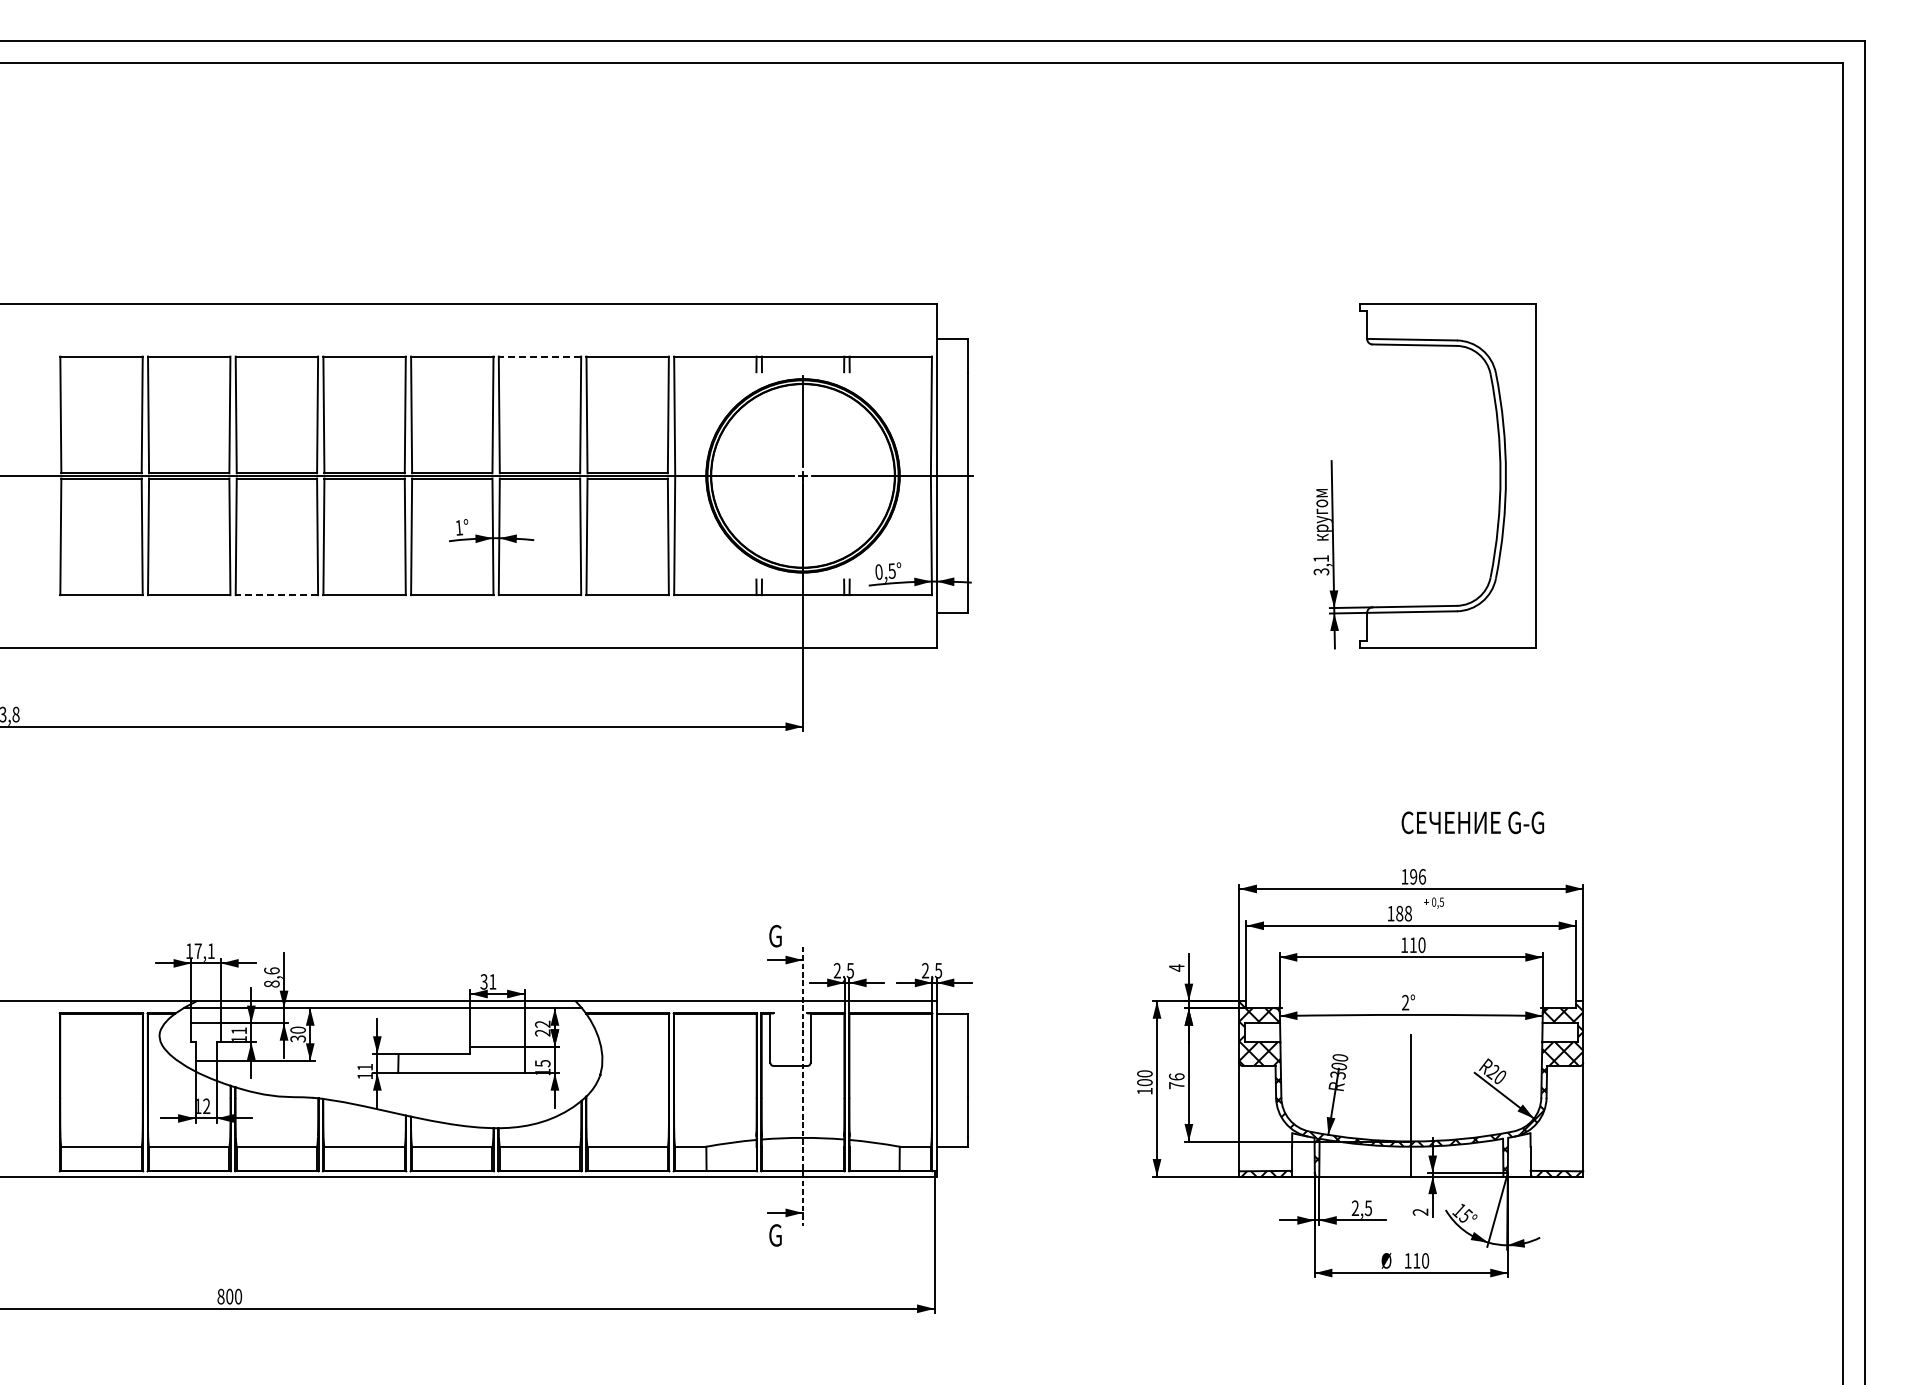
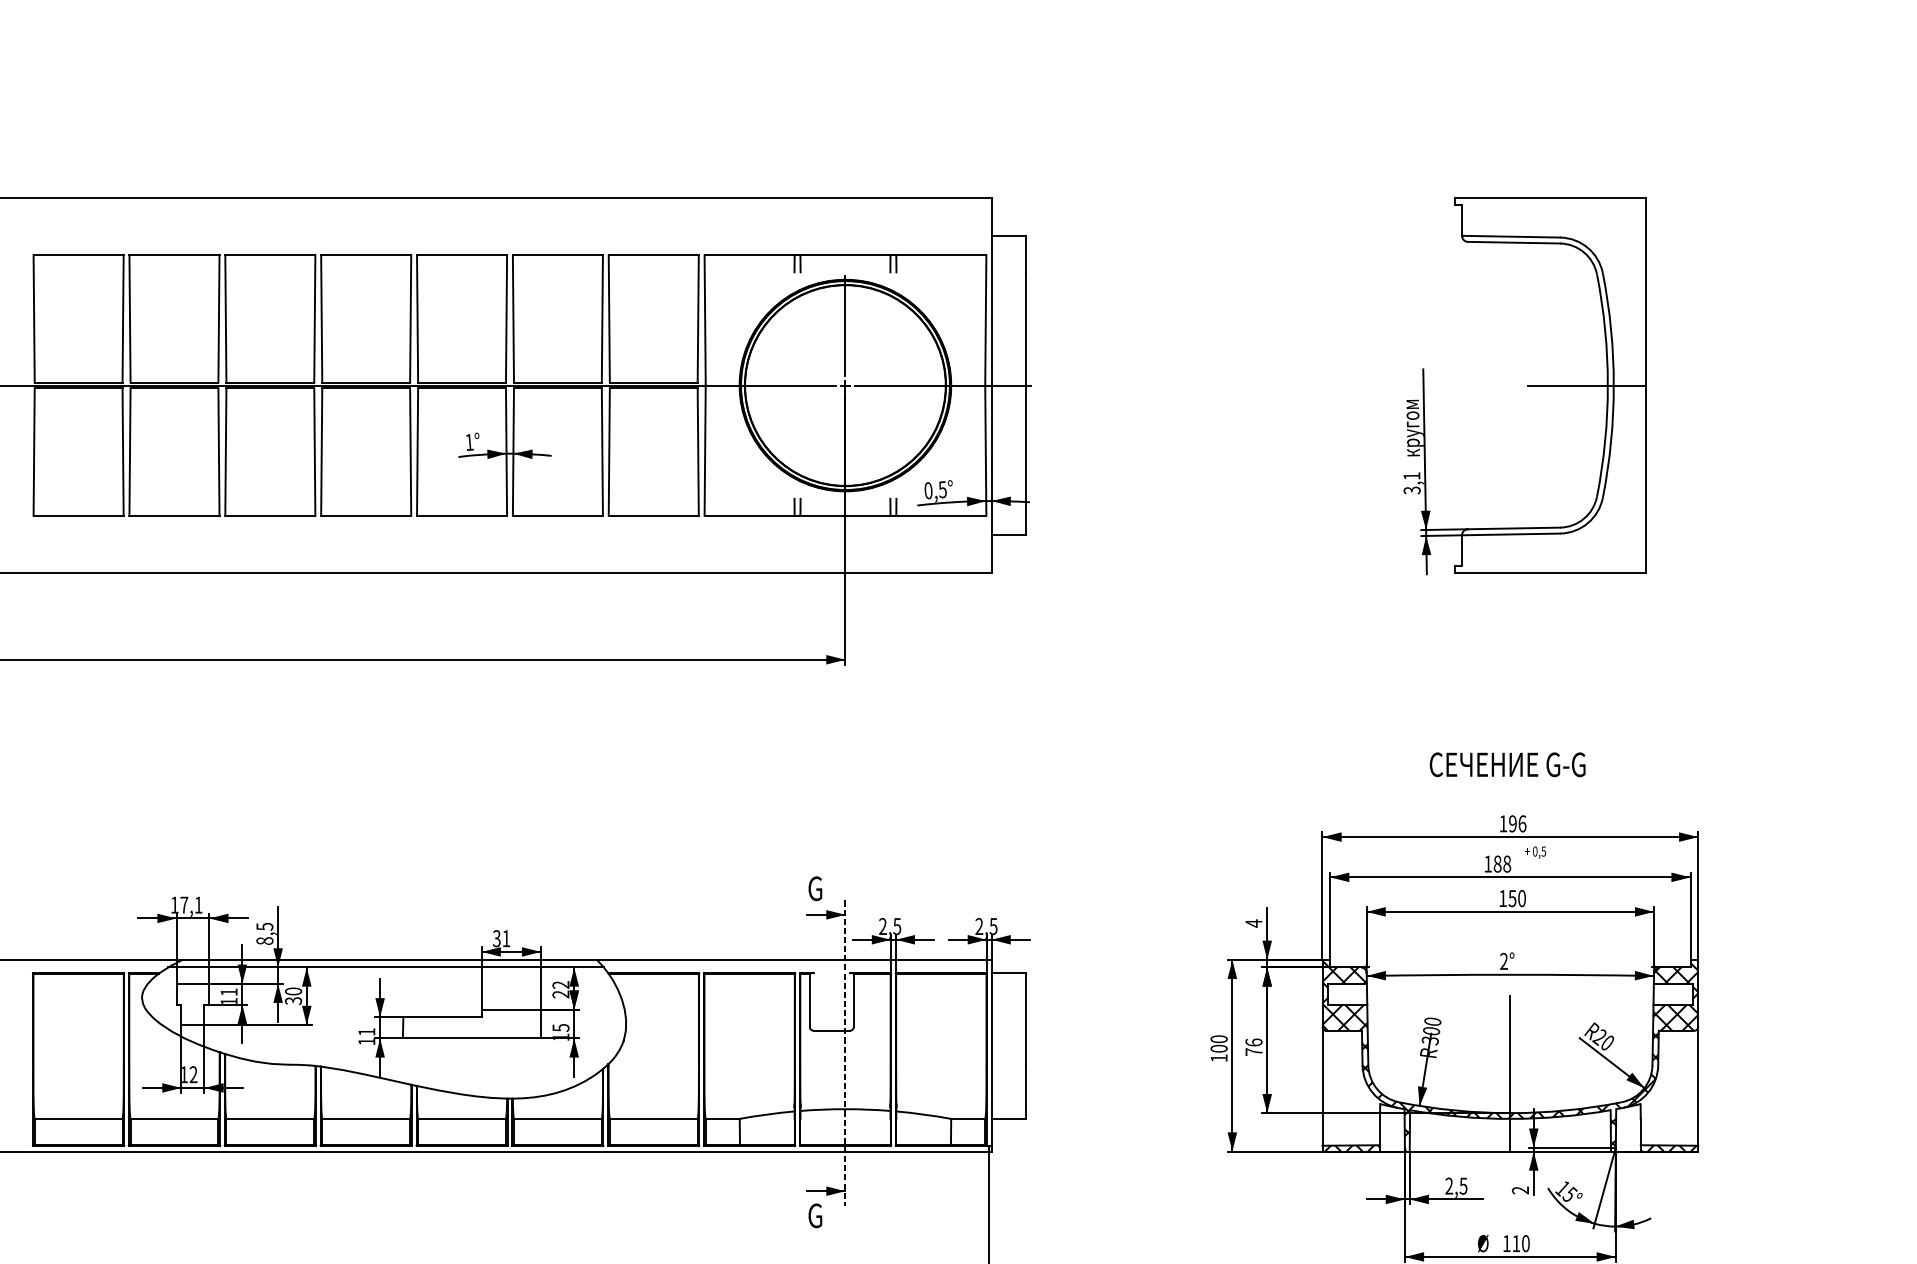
line: (539, 356) -> (557, 255), dashed -> solid
line: (1481, 475) -> (1587, 385), added
line: (276, 595) -> (269, 516), dashed -> solid
text: (1472, 822) -> (1507, 764), moved
text: (1412, 945) -> (1511, 898), 110 -> 150
text: (271, 970) -> (264, 926), 8,6 -> 8,5

